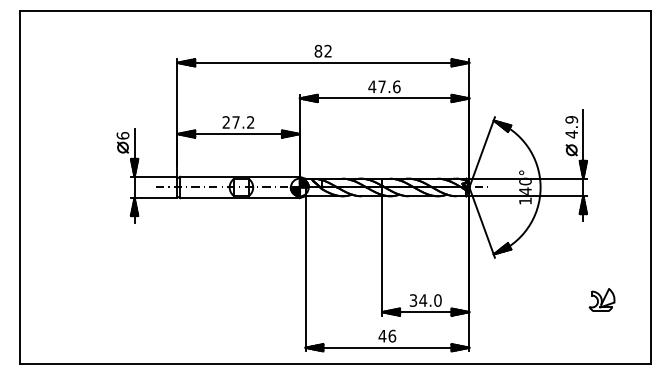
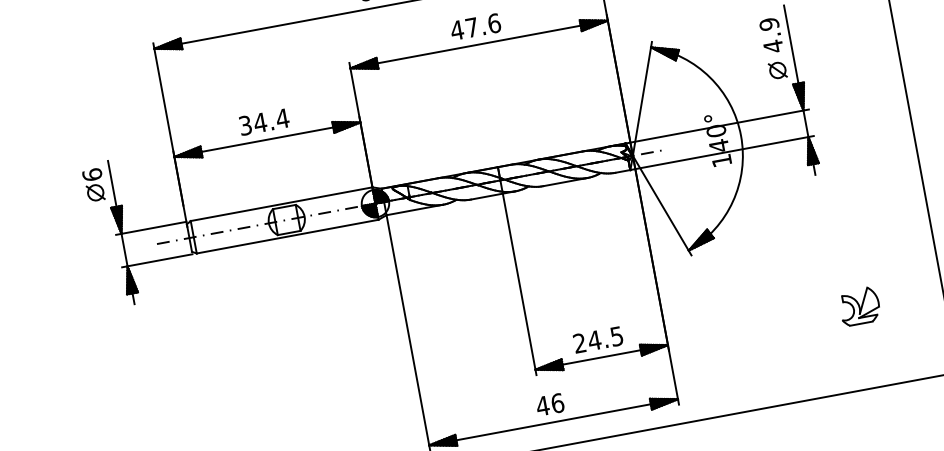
text: (238, 122) -> (264, 122), 27.2 -> 34.4
part: (601, 299) -> (858, 305), moved
text: (425, 300) -> (598, 339), 34.0 -> 24.5

